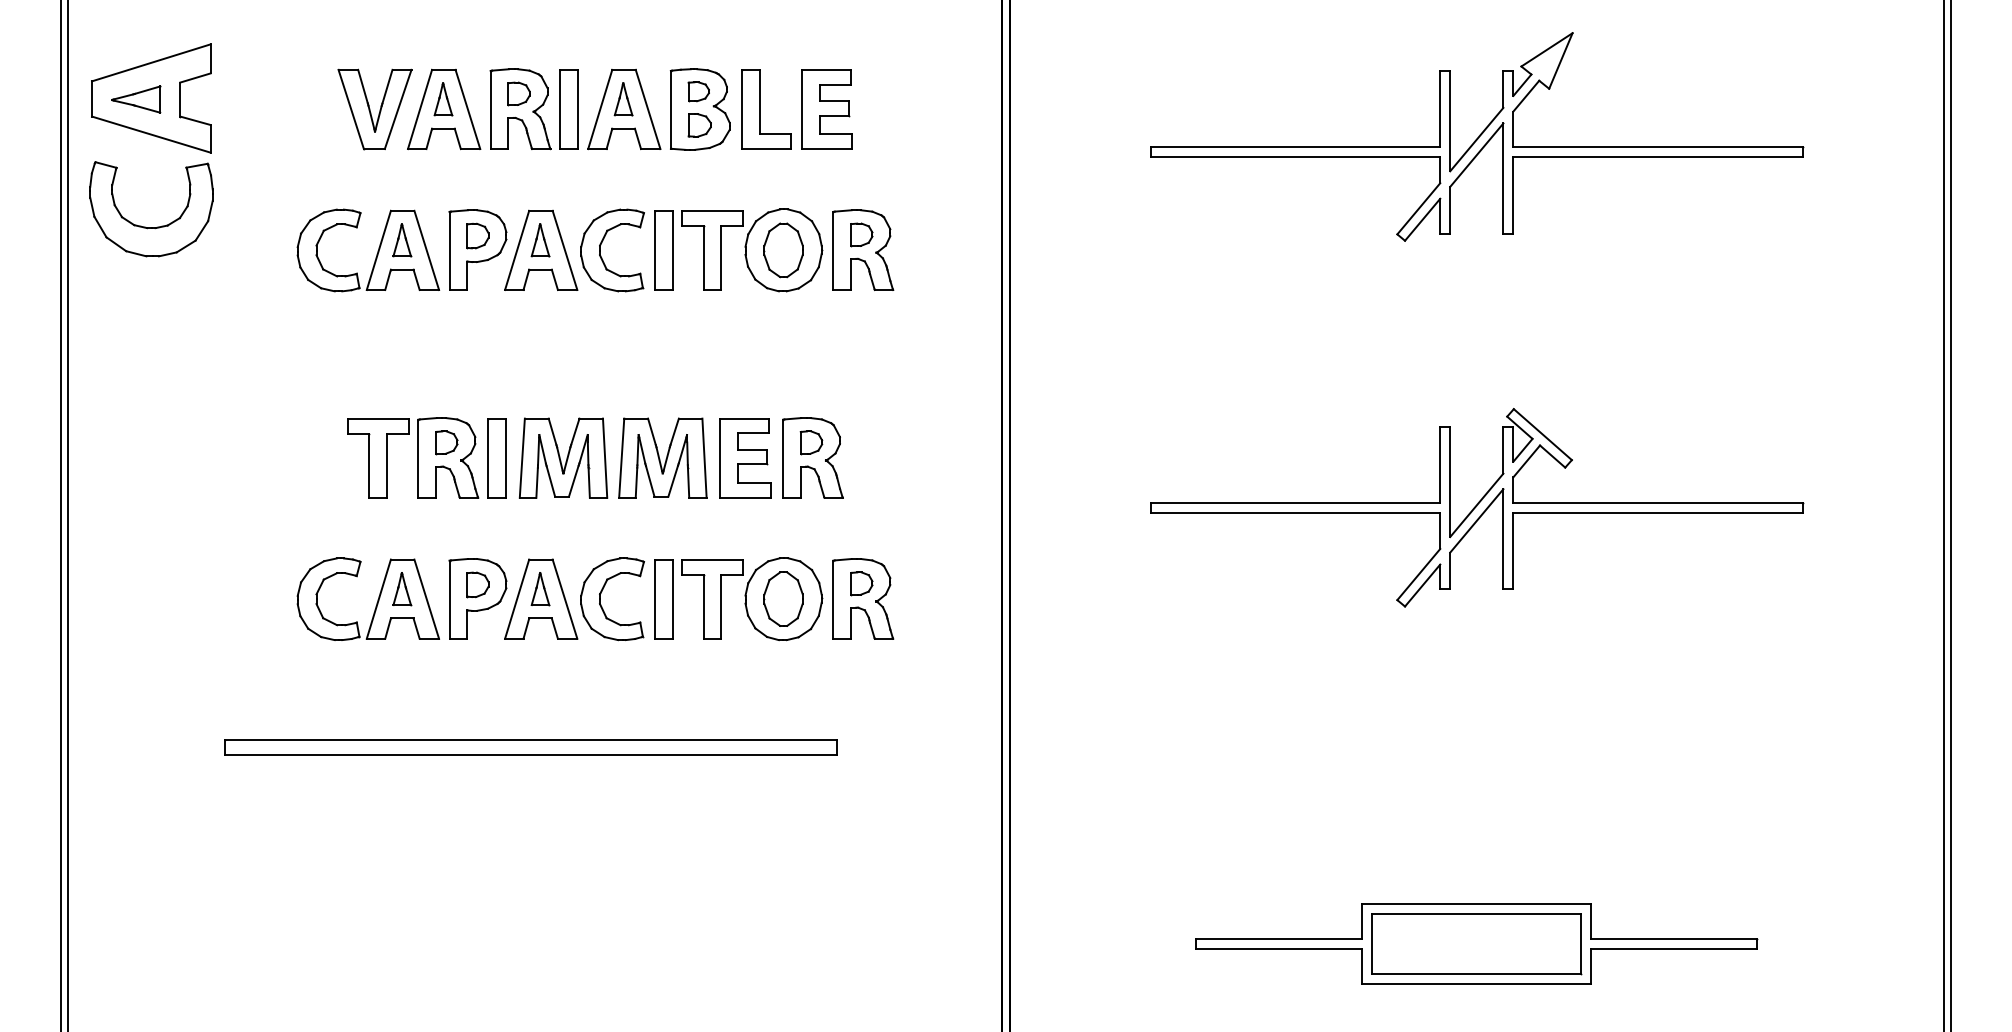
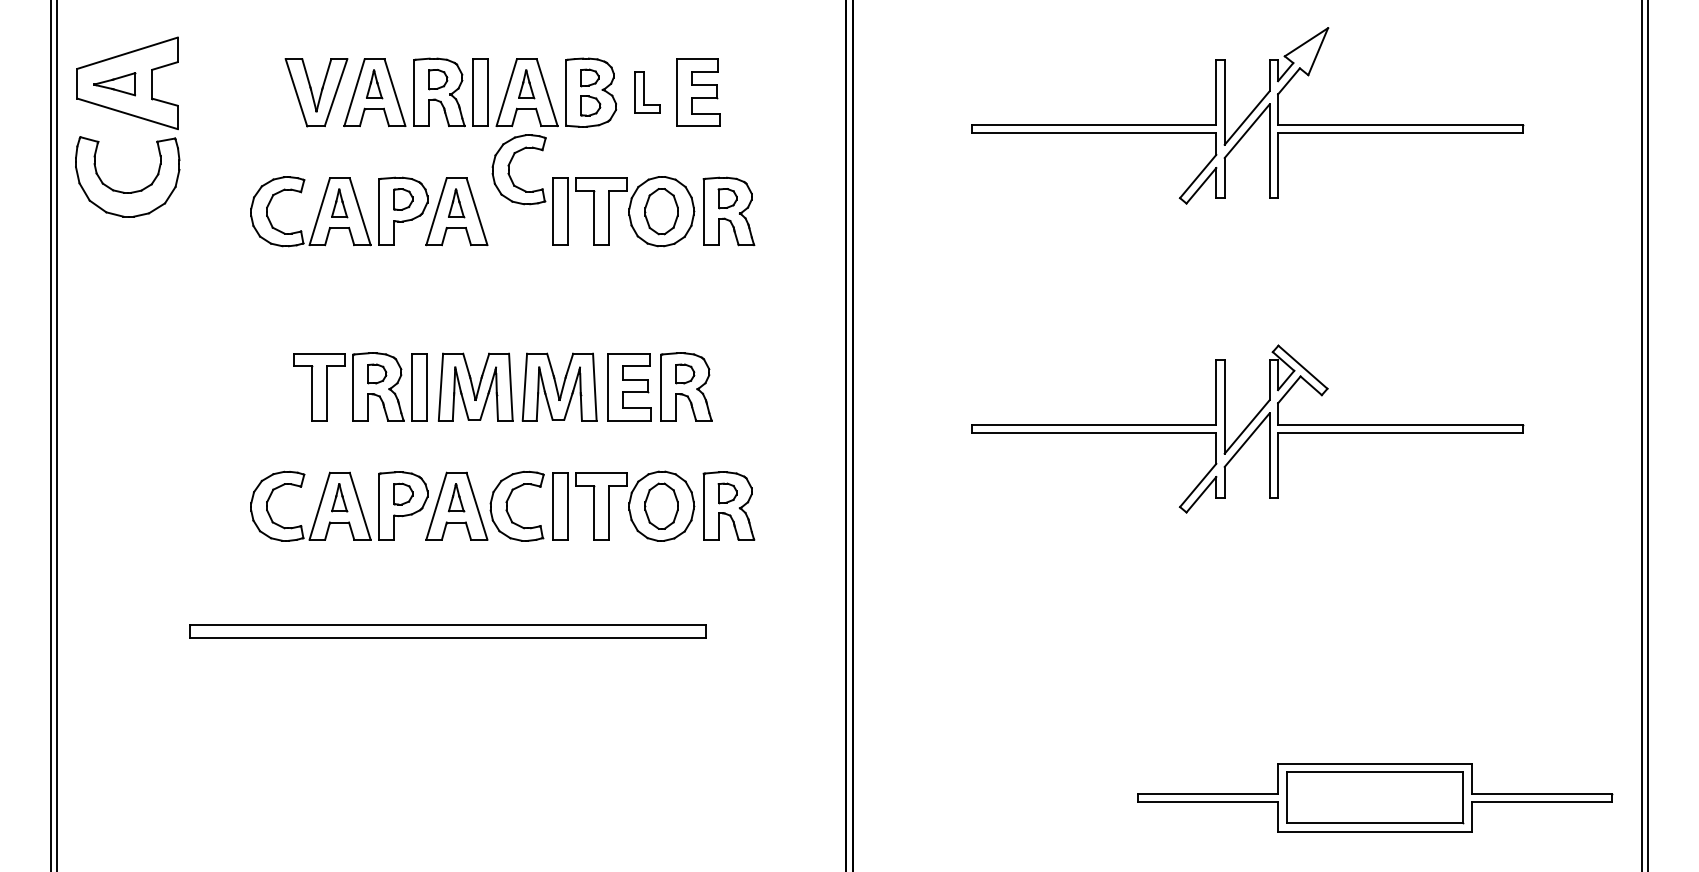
part: (765, 109) -> (646, 92), size x0.6
part: (601, 250) -> (509, 169), moved
part: (1477, 943) -> (1375, 797), moved

